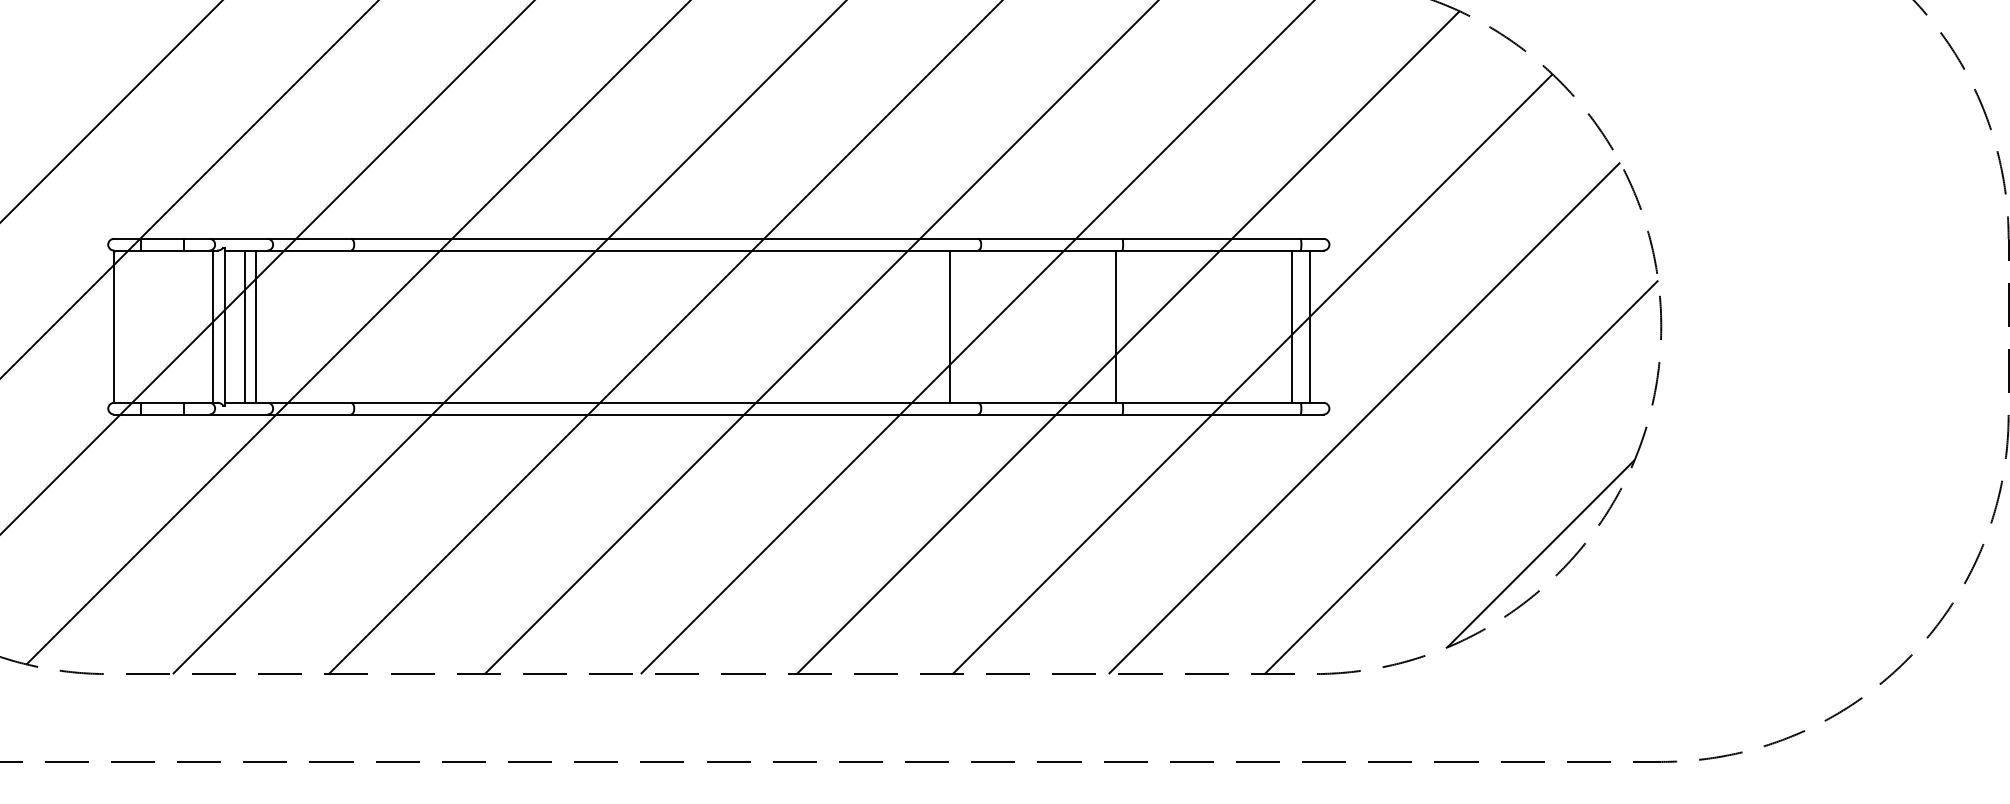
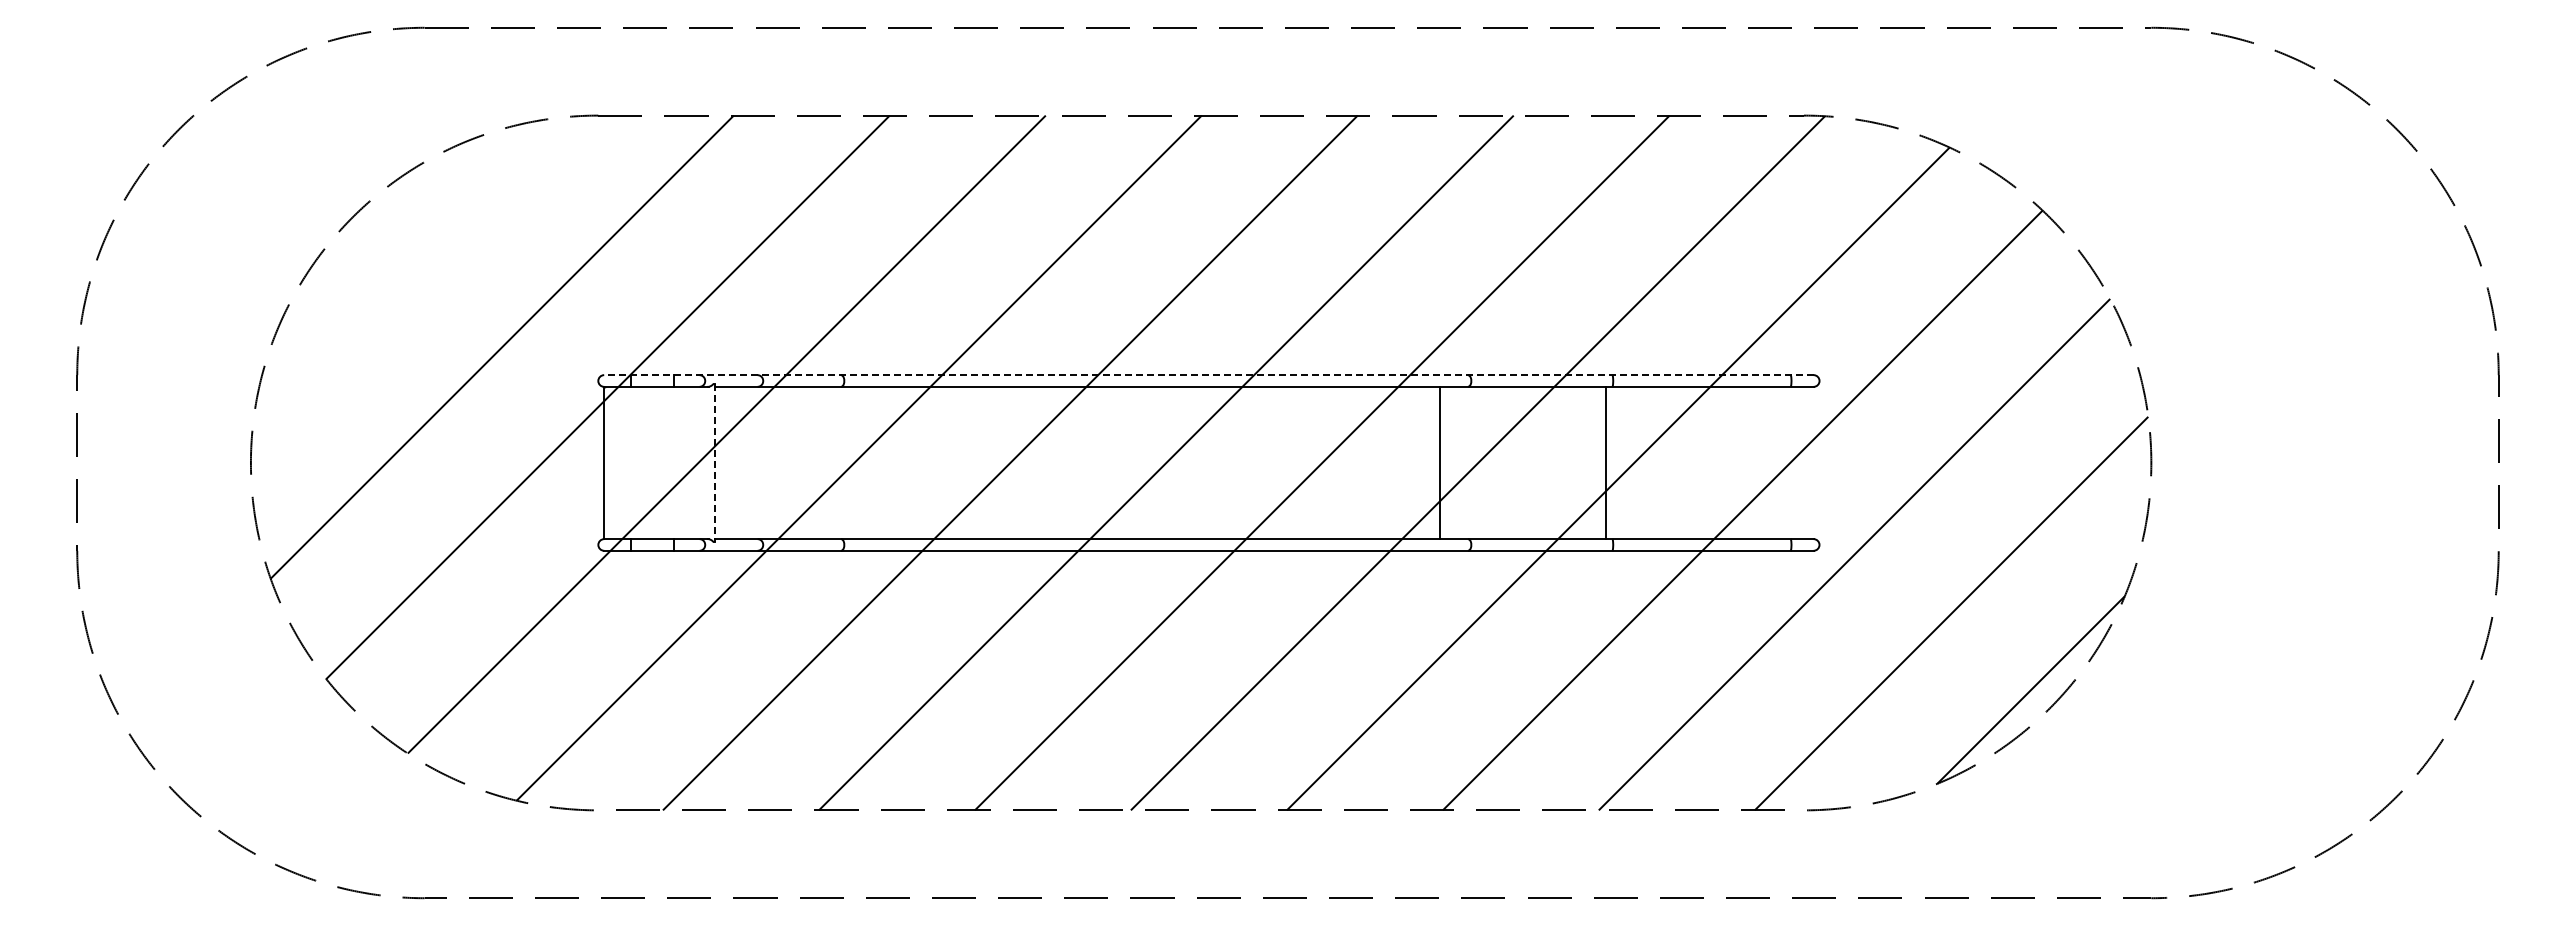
line: (718, 239) -> (1208, 375), solid -> dashed
line: (213, 326) -> (703, 462), removed
line: (244, 326) -> (734, 462), removed
line: (256, 326) -> (746, 462), removed
line: (1291, 326) -> (1781, 462), removed
line: (1310, 326) -> (1800, 462), removed
line: (225, 327) -> (715, 463), solid -> dashed

